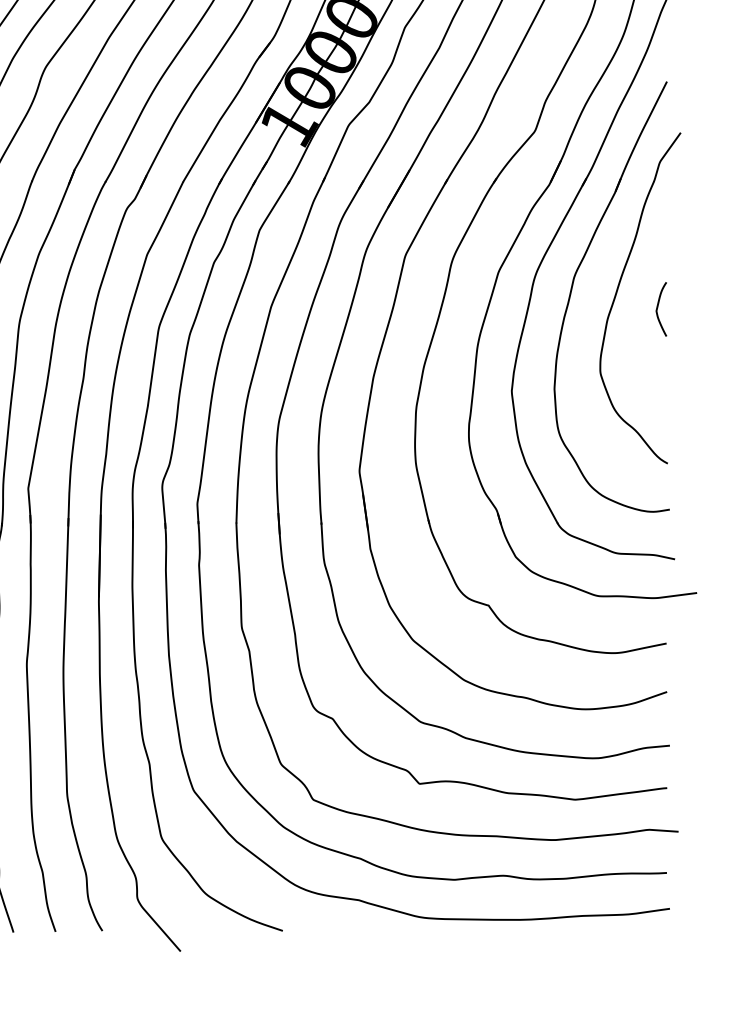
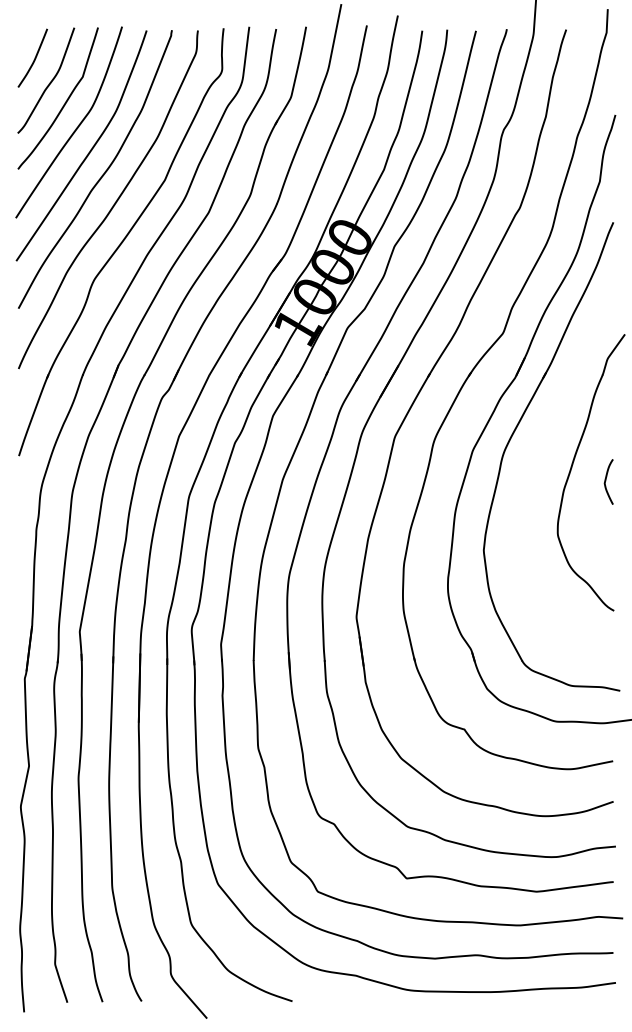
part: (572, 292) -> (534, 467), removed

